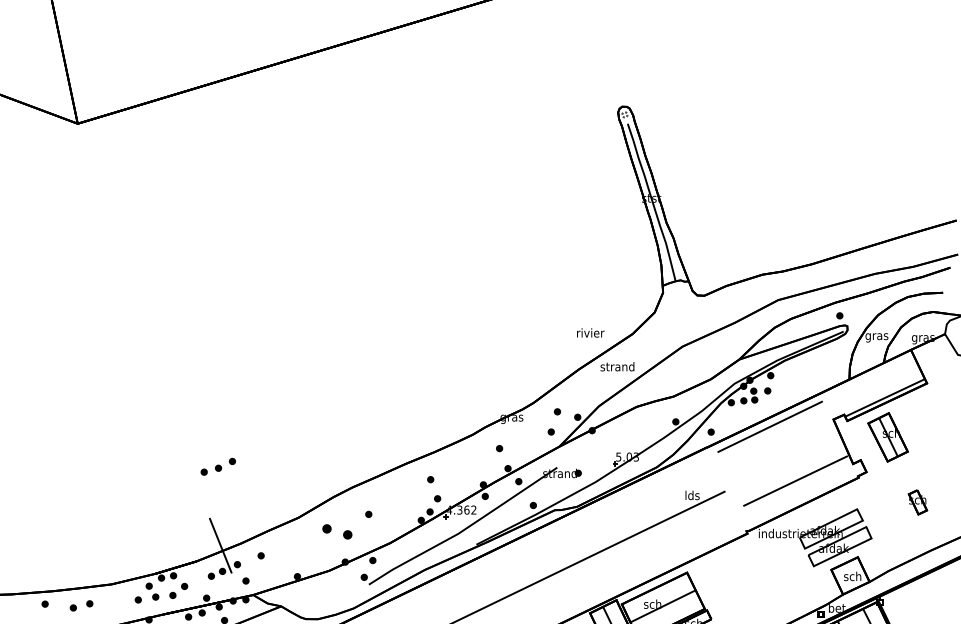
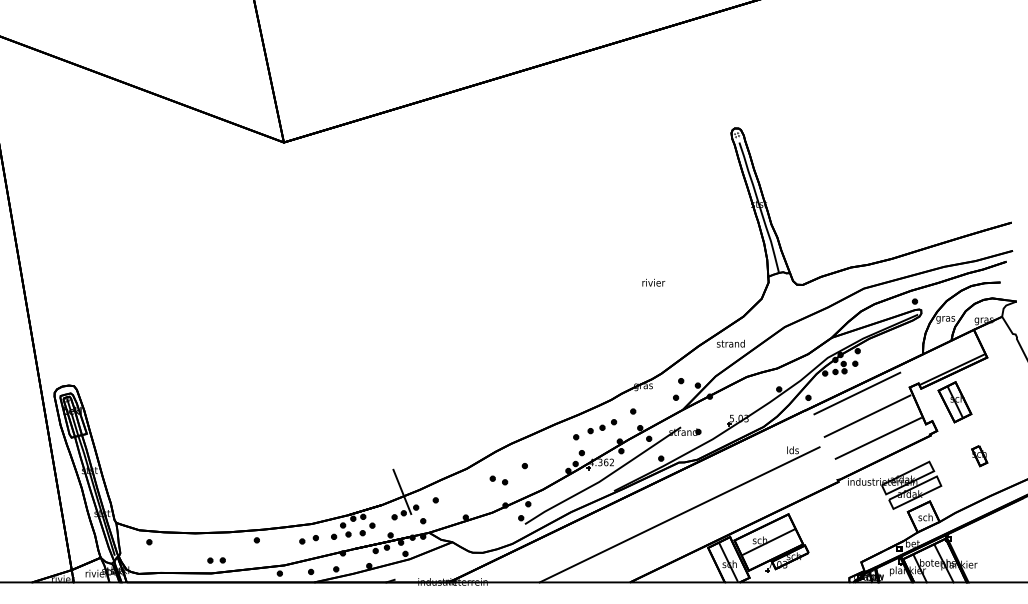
text: (590, 332) -> (653, 282), moved
line: (782, 453) -> (867, 415), added
part: (218, 466) -> (602, 426), moved
part: (336, 531) -> (498, 480), size x0.71
part: (80, 605) -> (308, 539), moved

